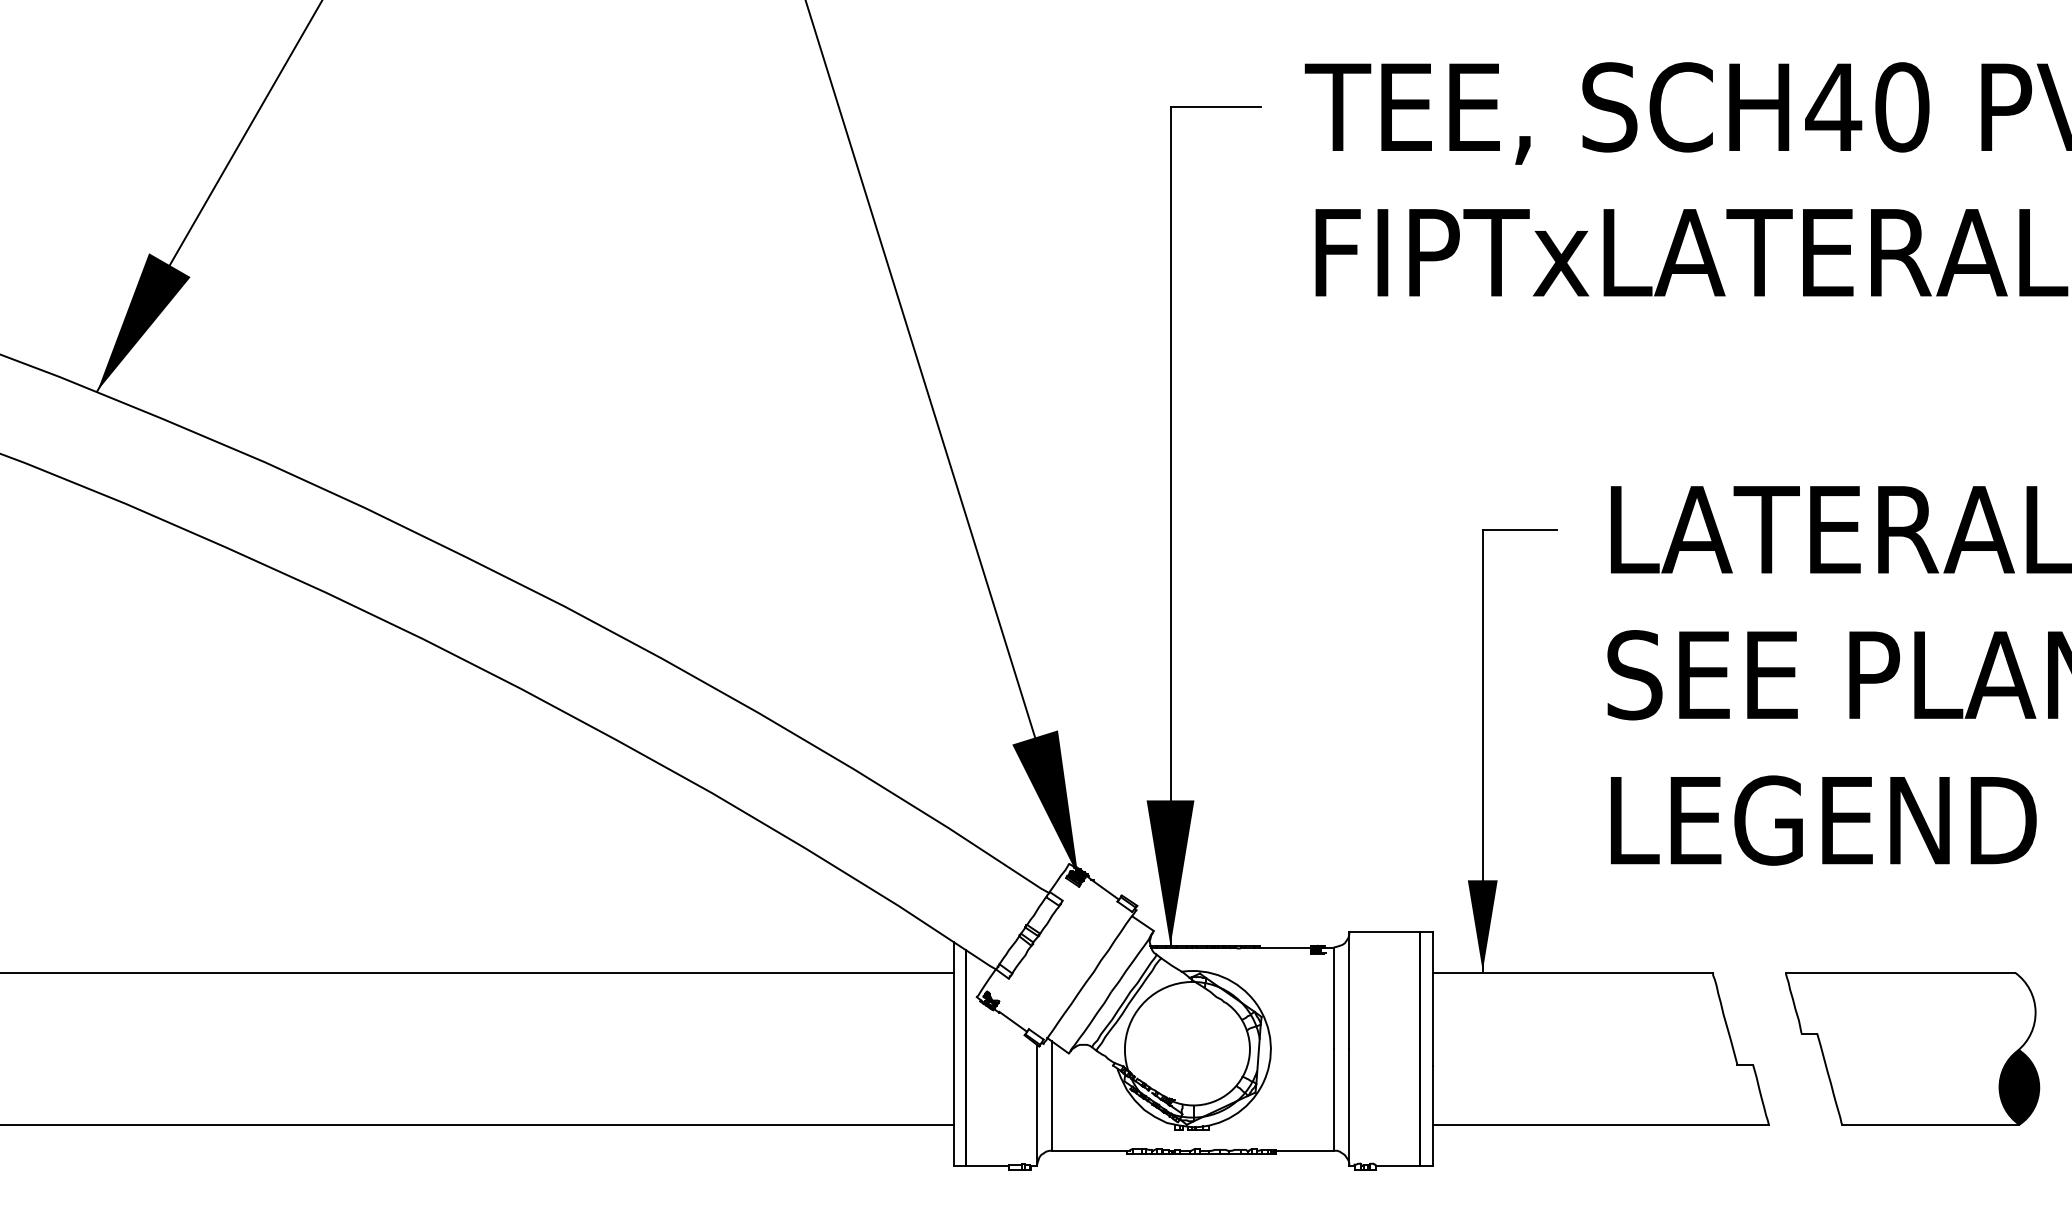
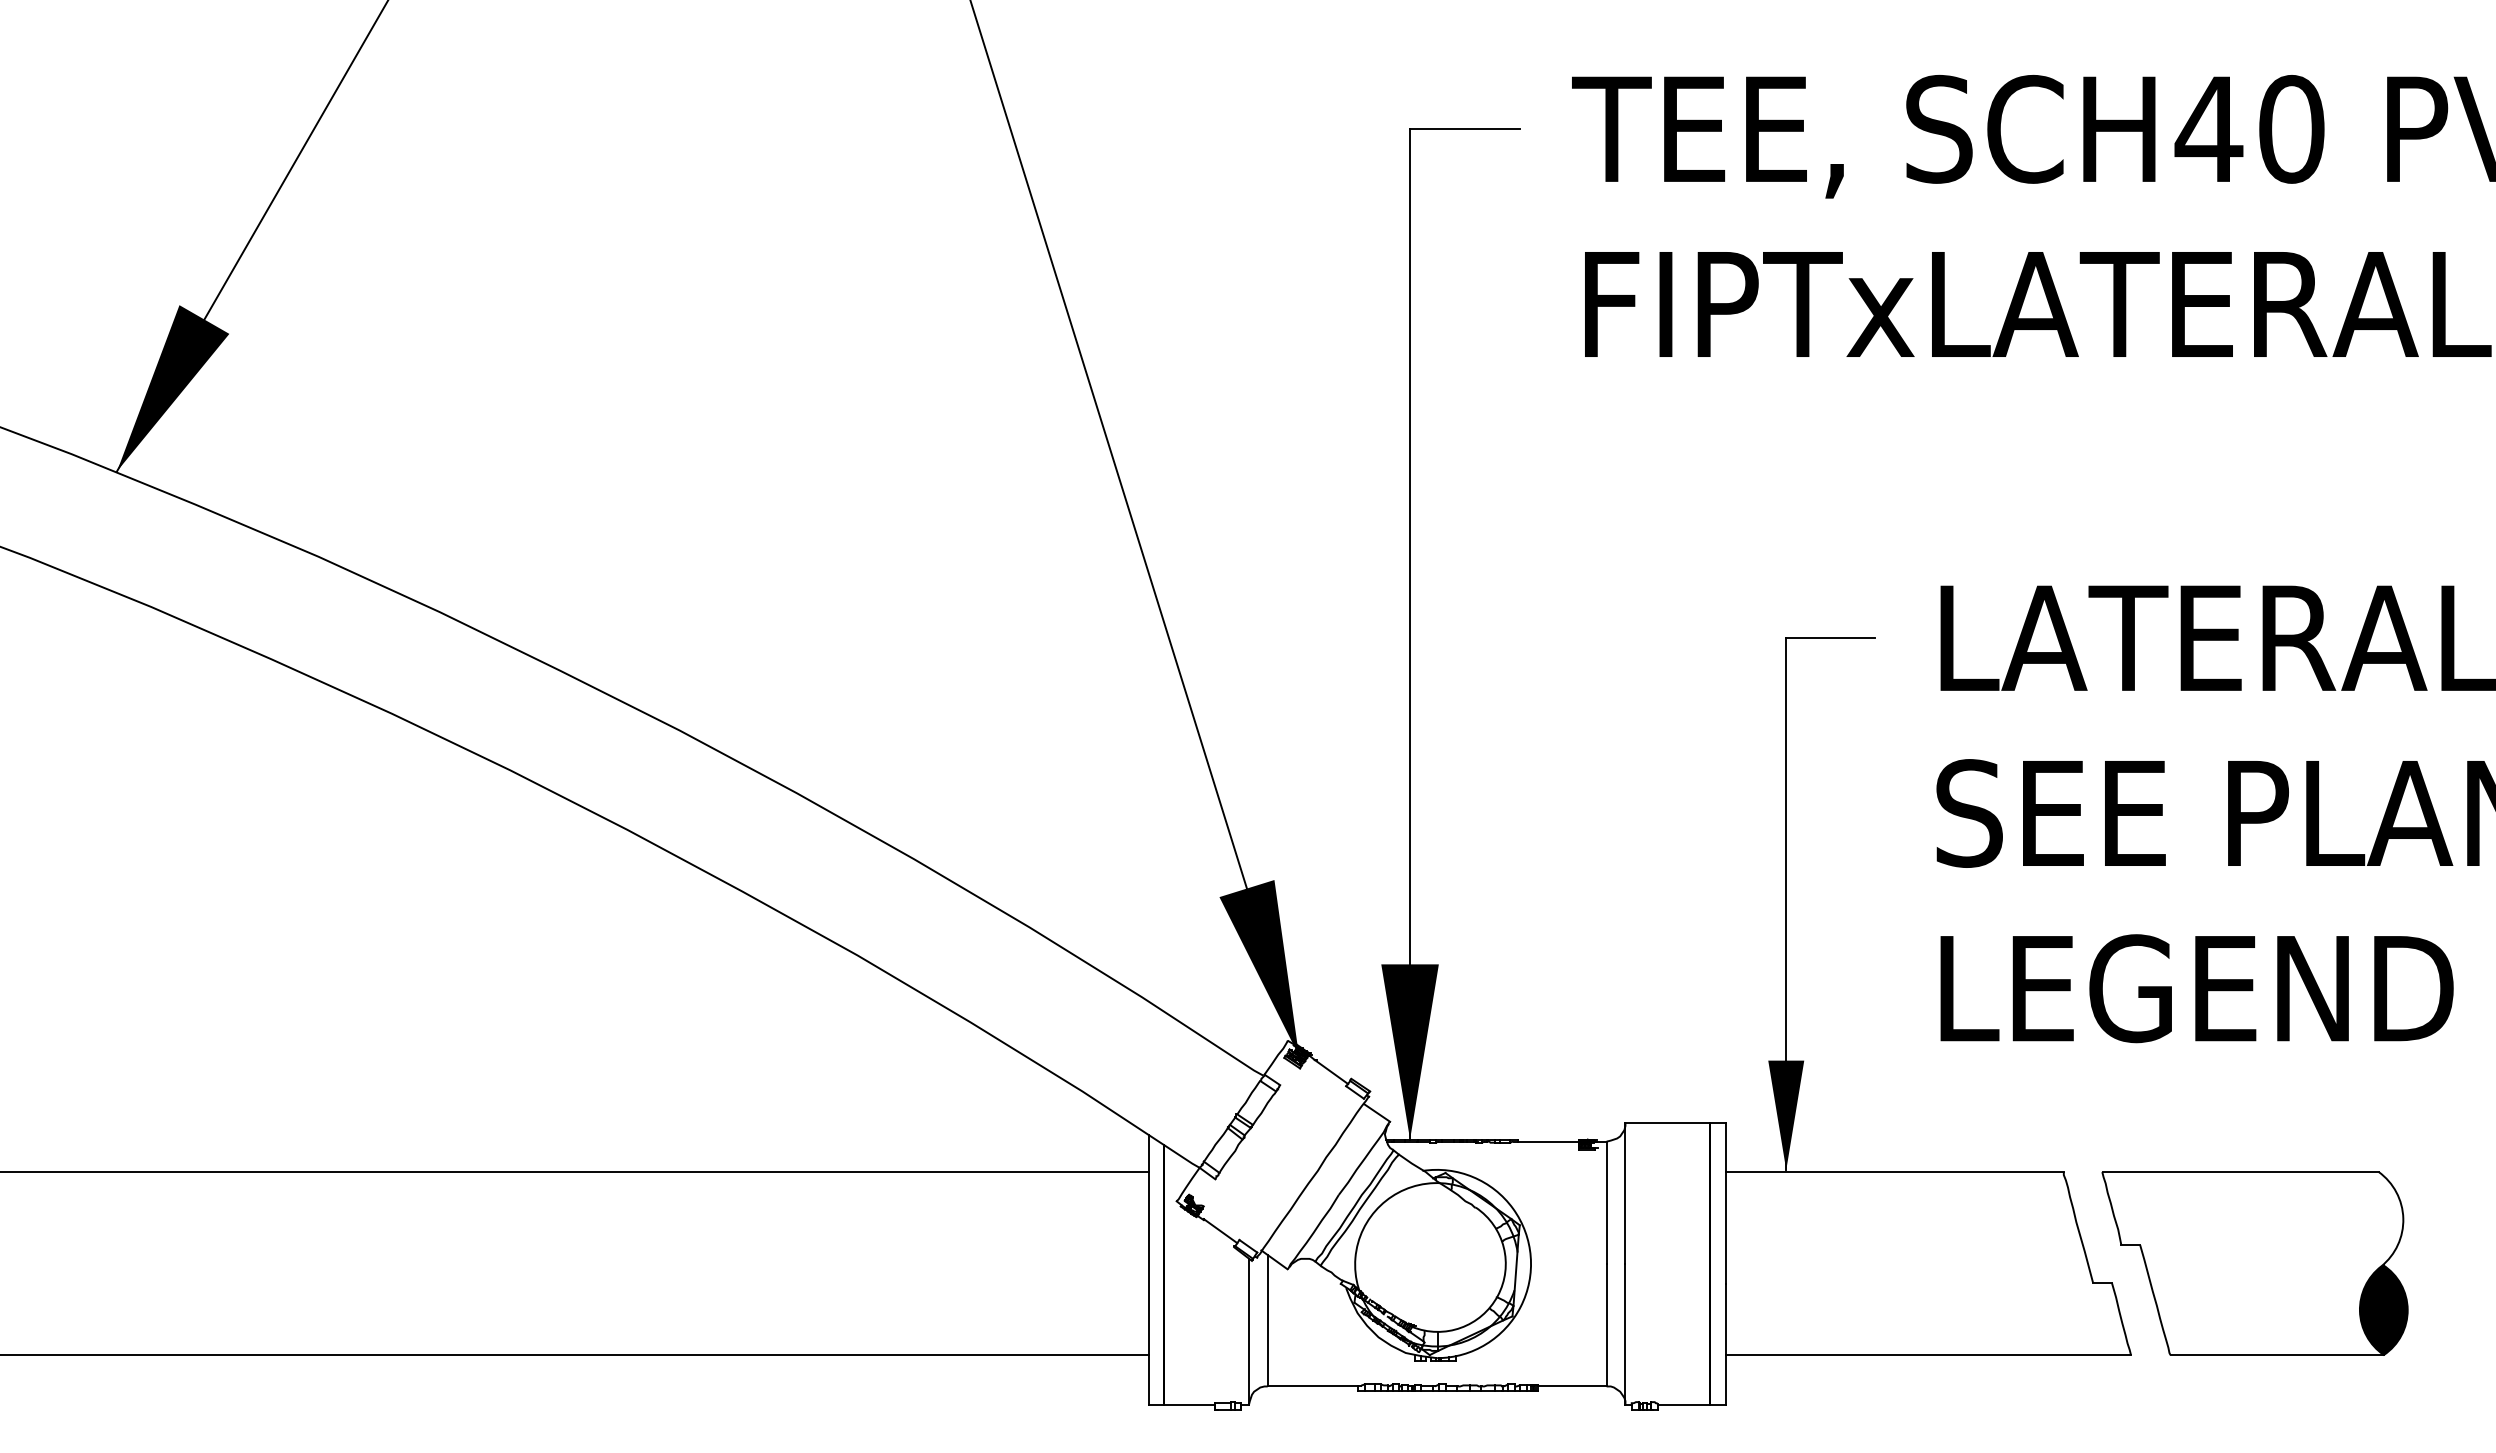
part: (1912, 1048) -> (2254, 1263), moved

